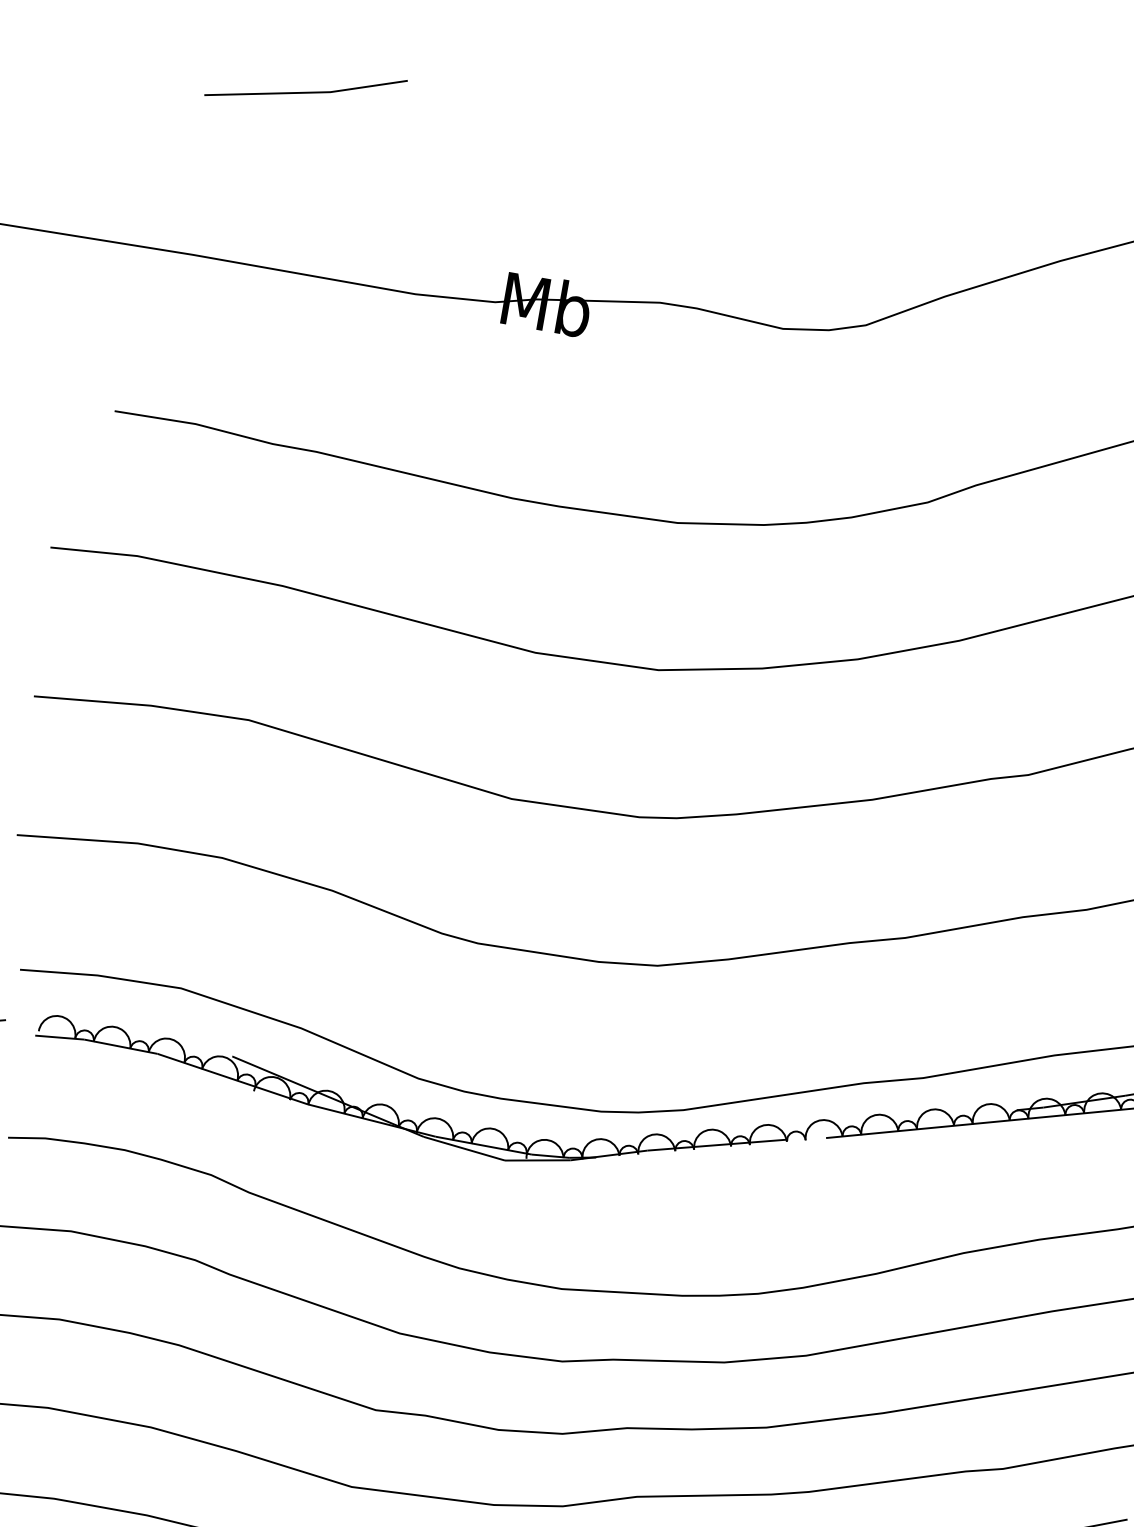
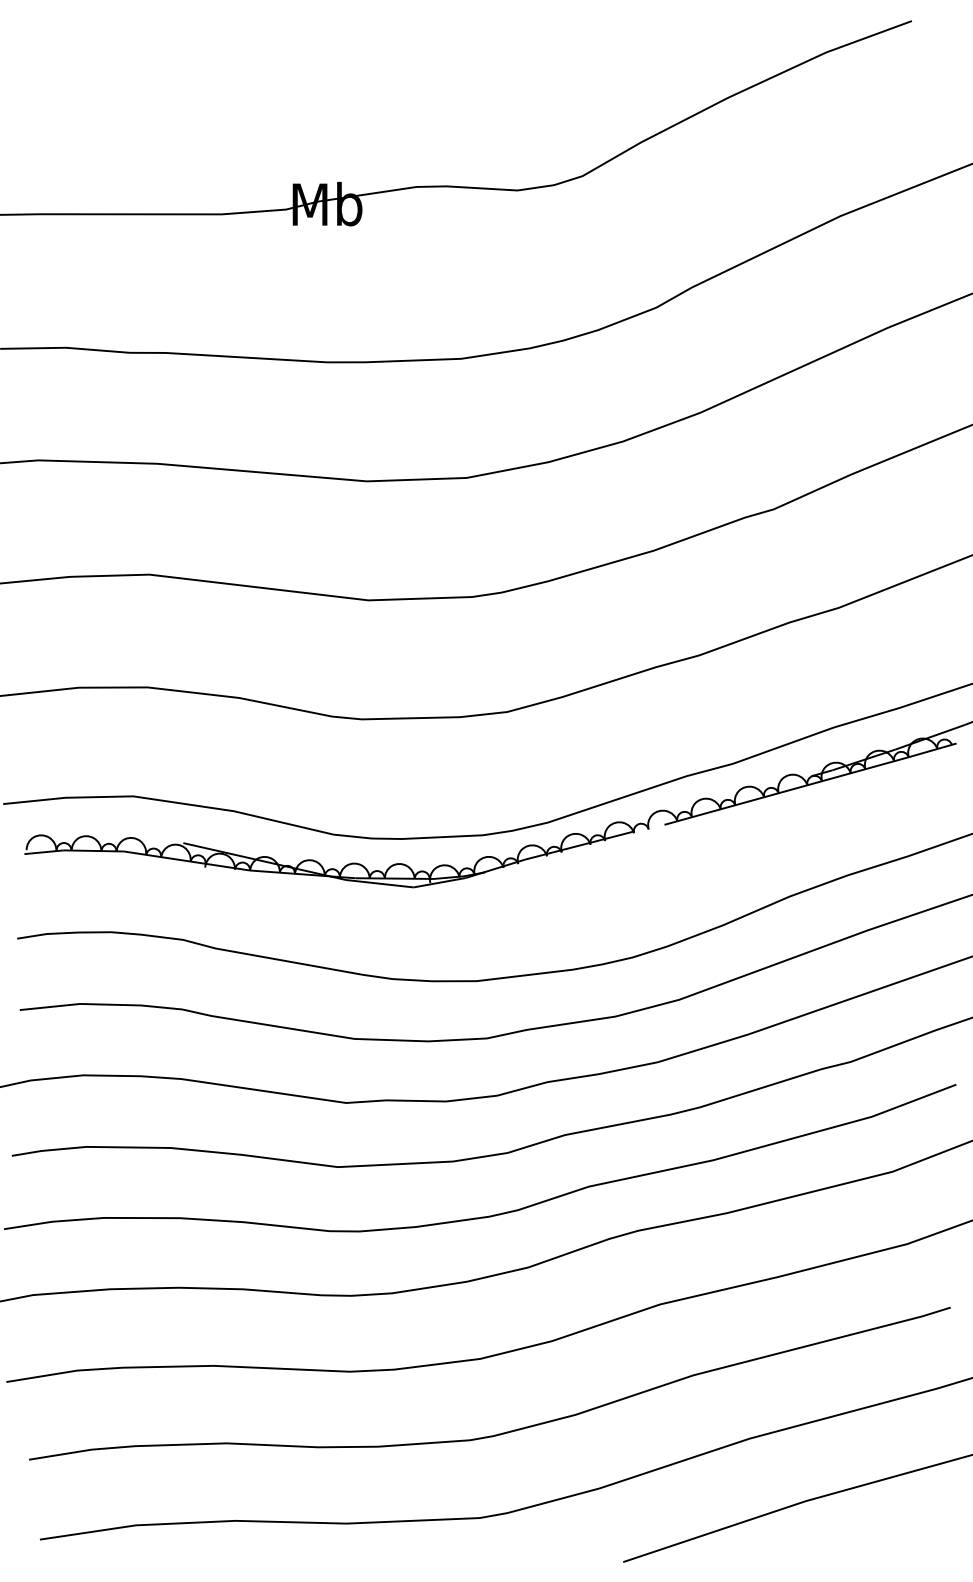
line: (305, 91) -> (106, 69), removed

